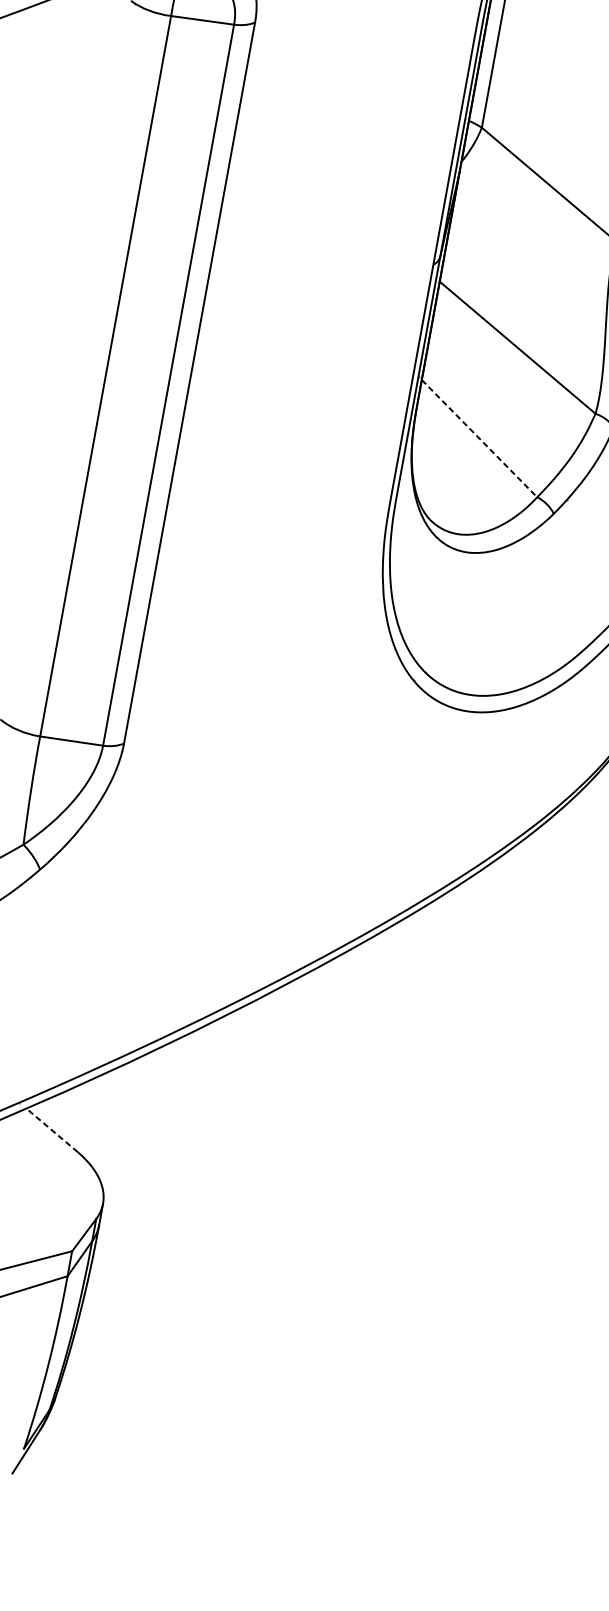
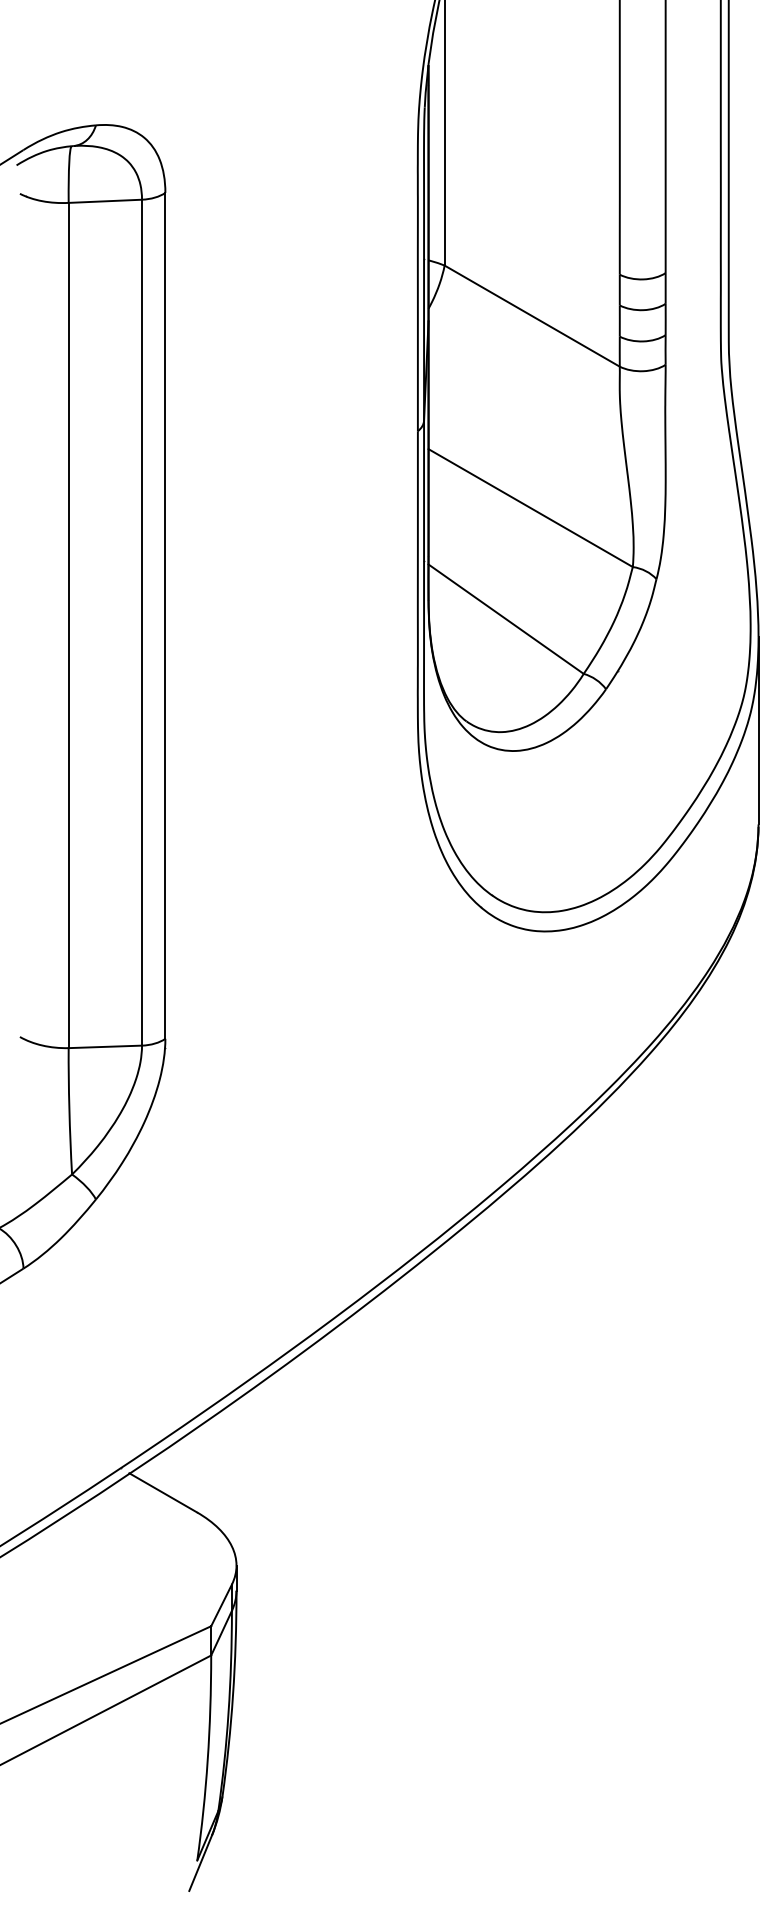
line: (479, 438) -> (506, 619), dashed -> solid
line: (51, 1129) -> (162, 1492), dashed -> solid

